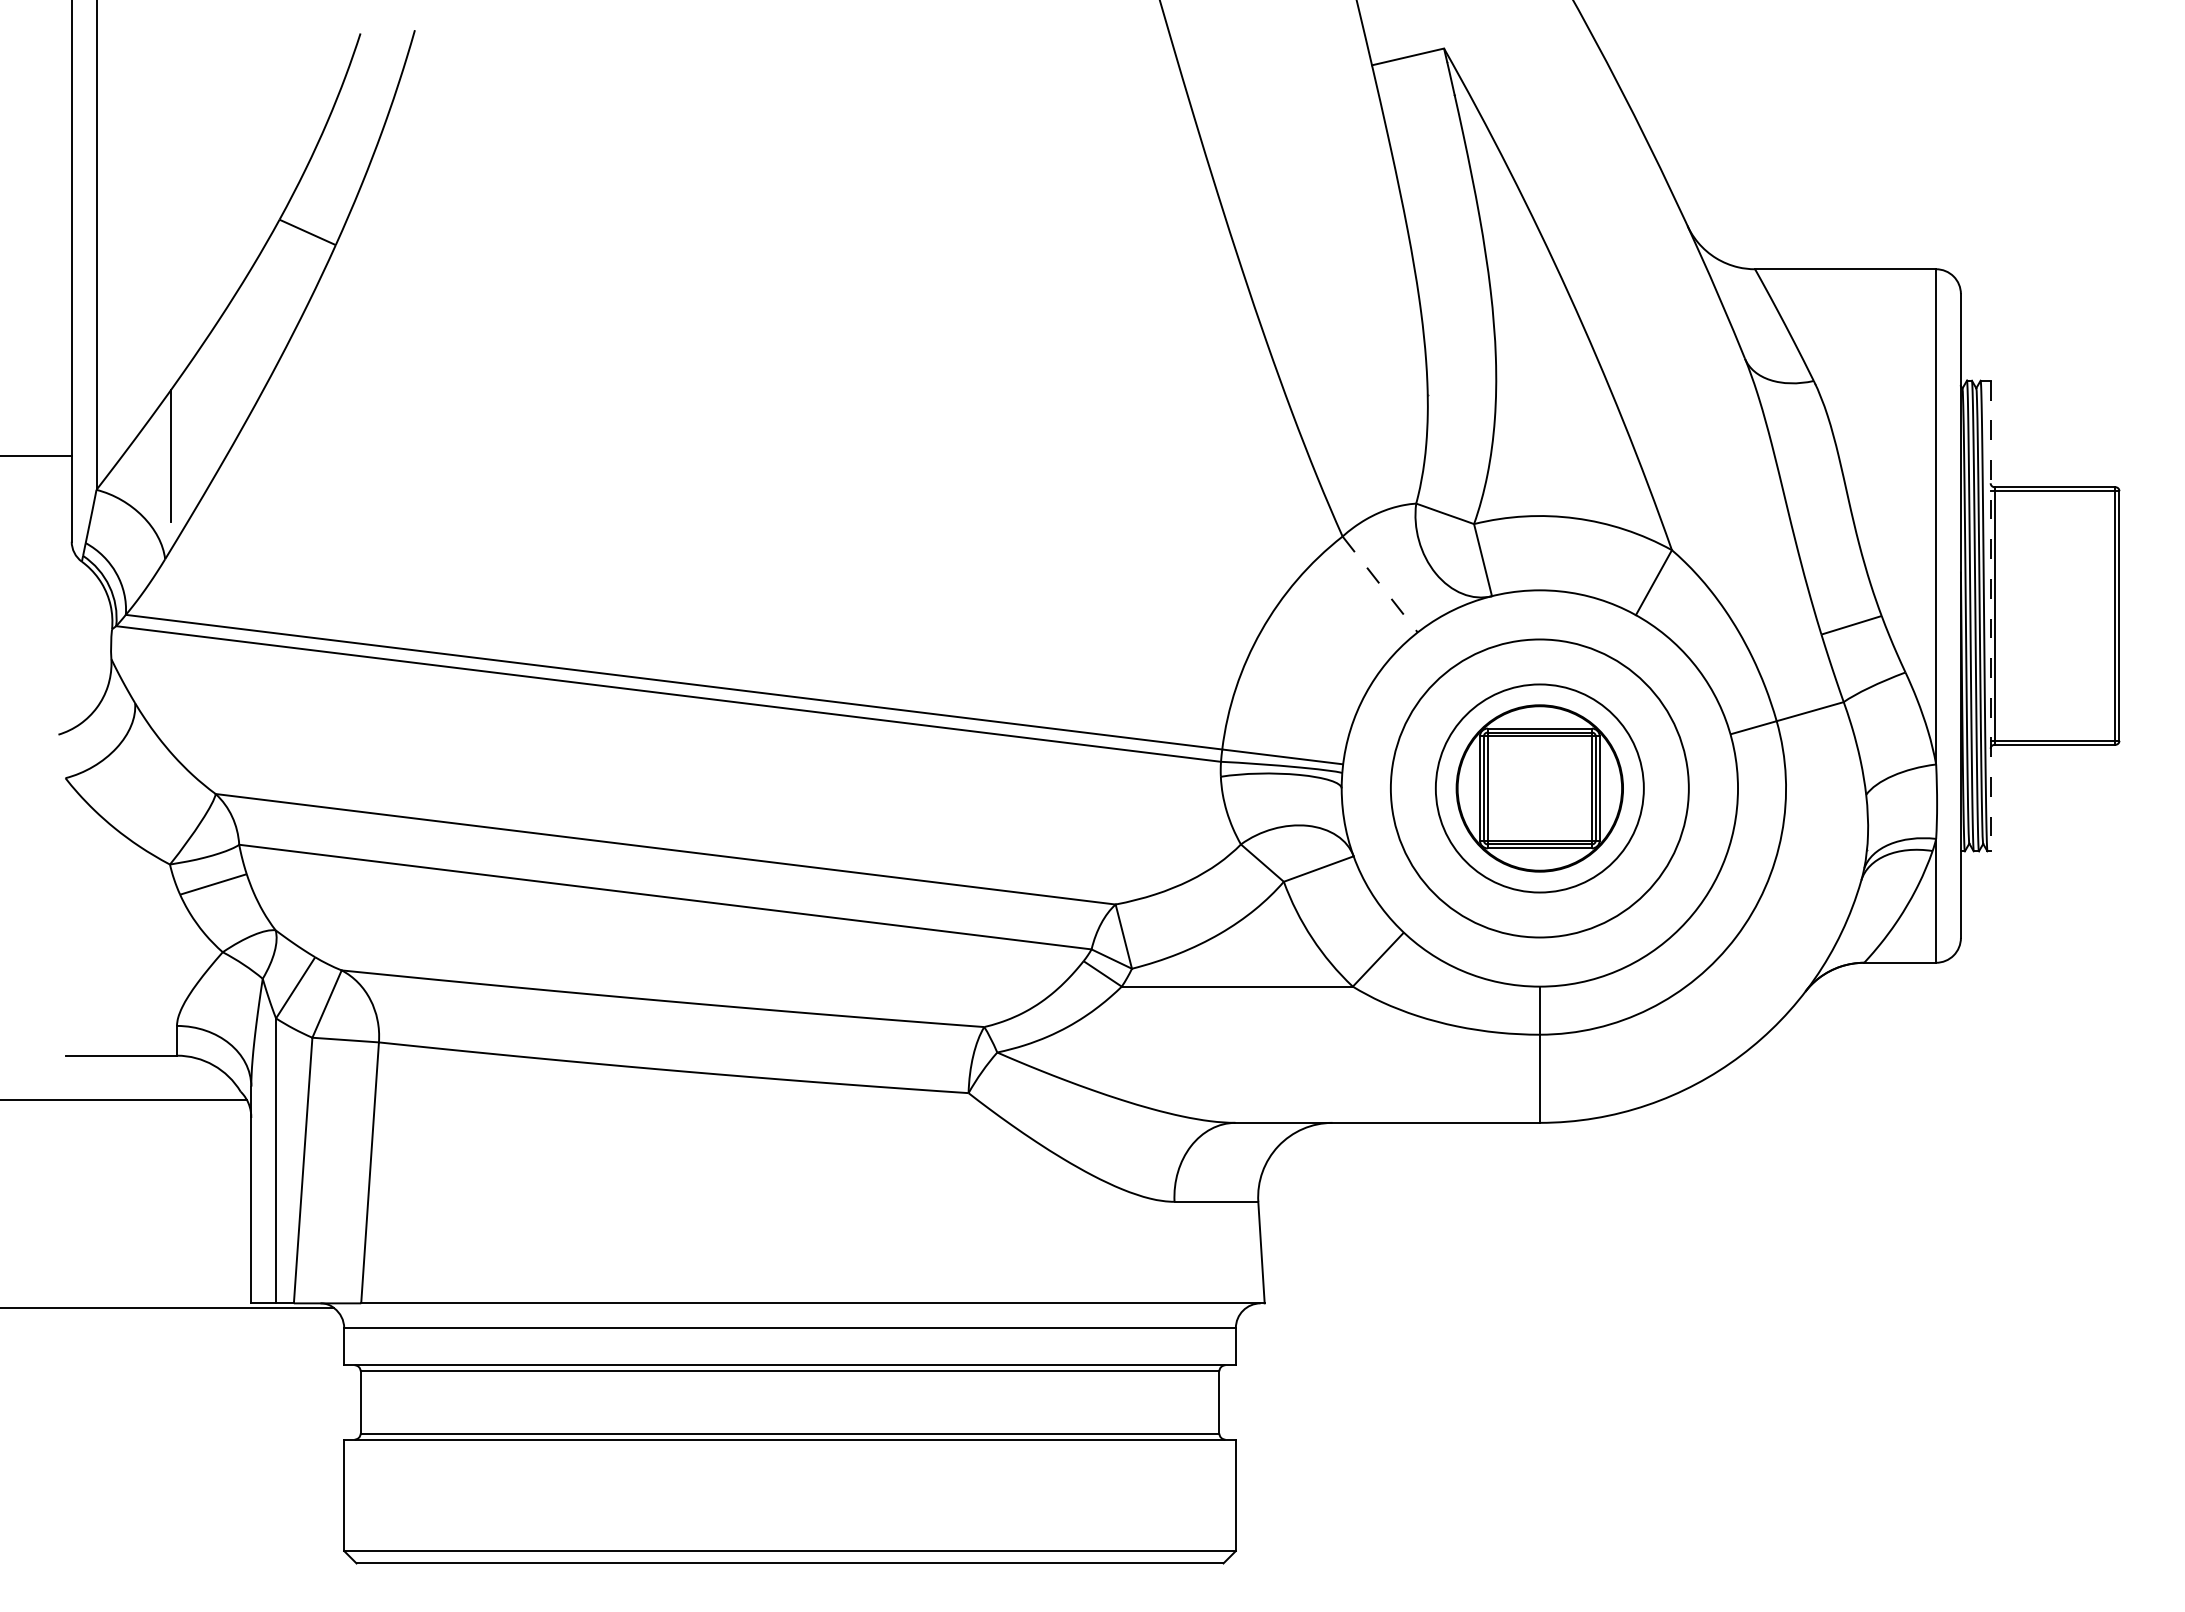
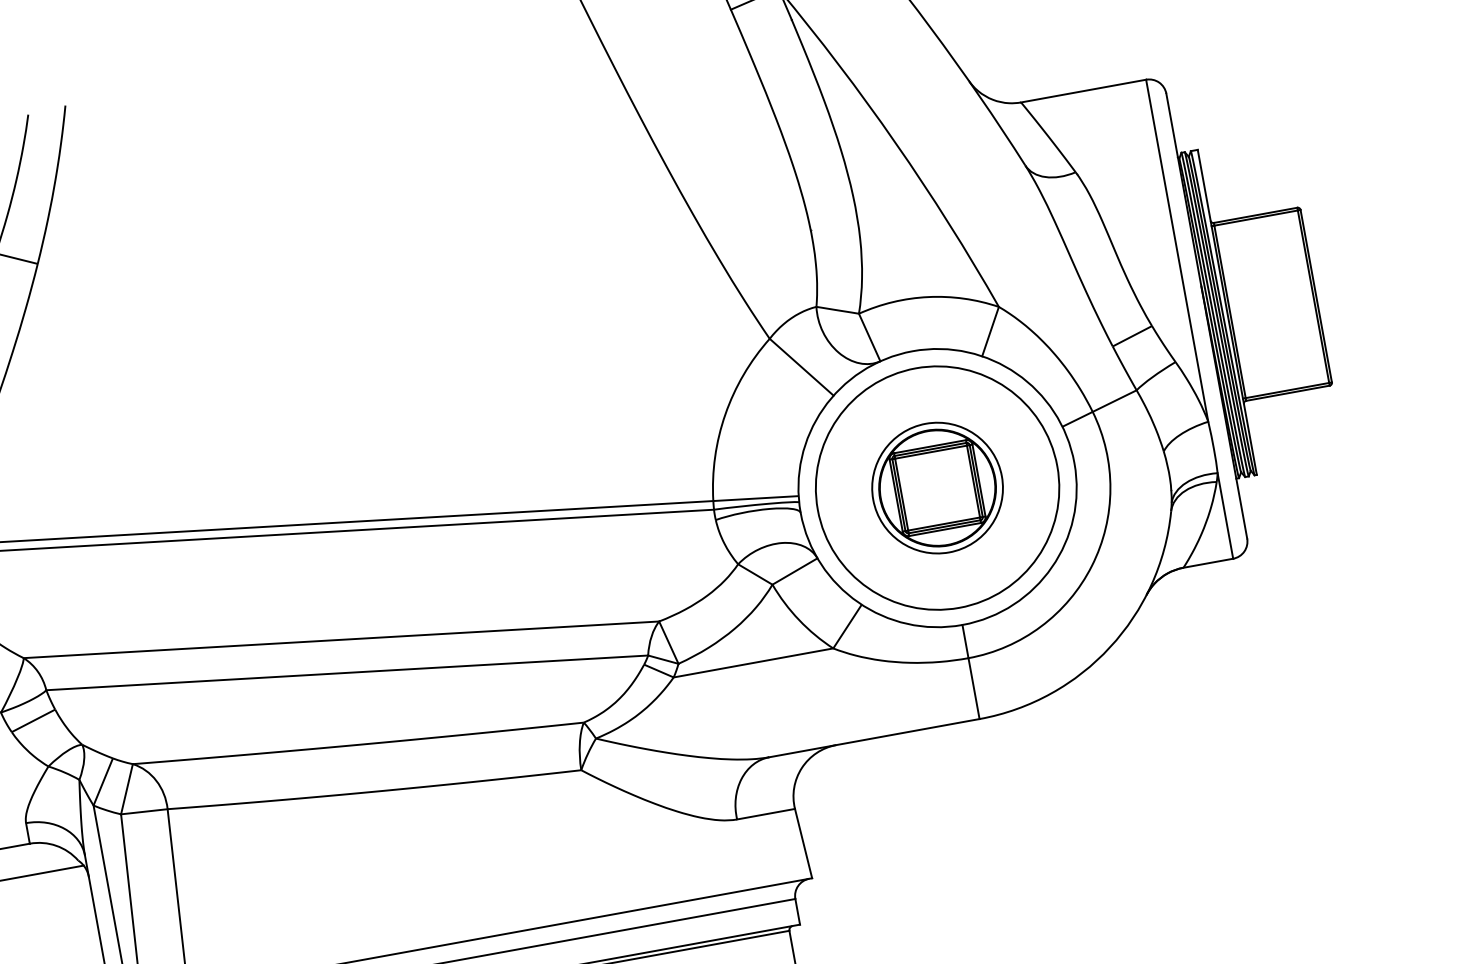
line: (1380, 584) -> (801, 367), dashed -> solid
line: (1990, 616) -> (1227, 312), dashed -> solid
circle: (1539, 788) -> (937, 488), size x0.62
circle: (1539, 788) -> (937, 488), size x1.67

